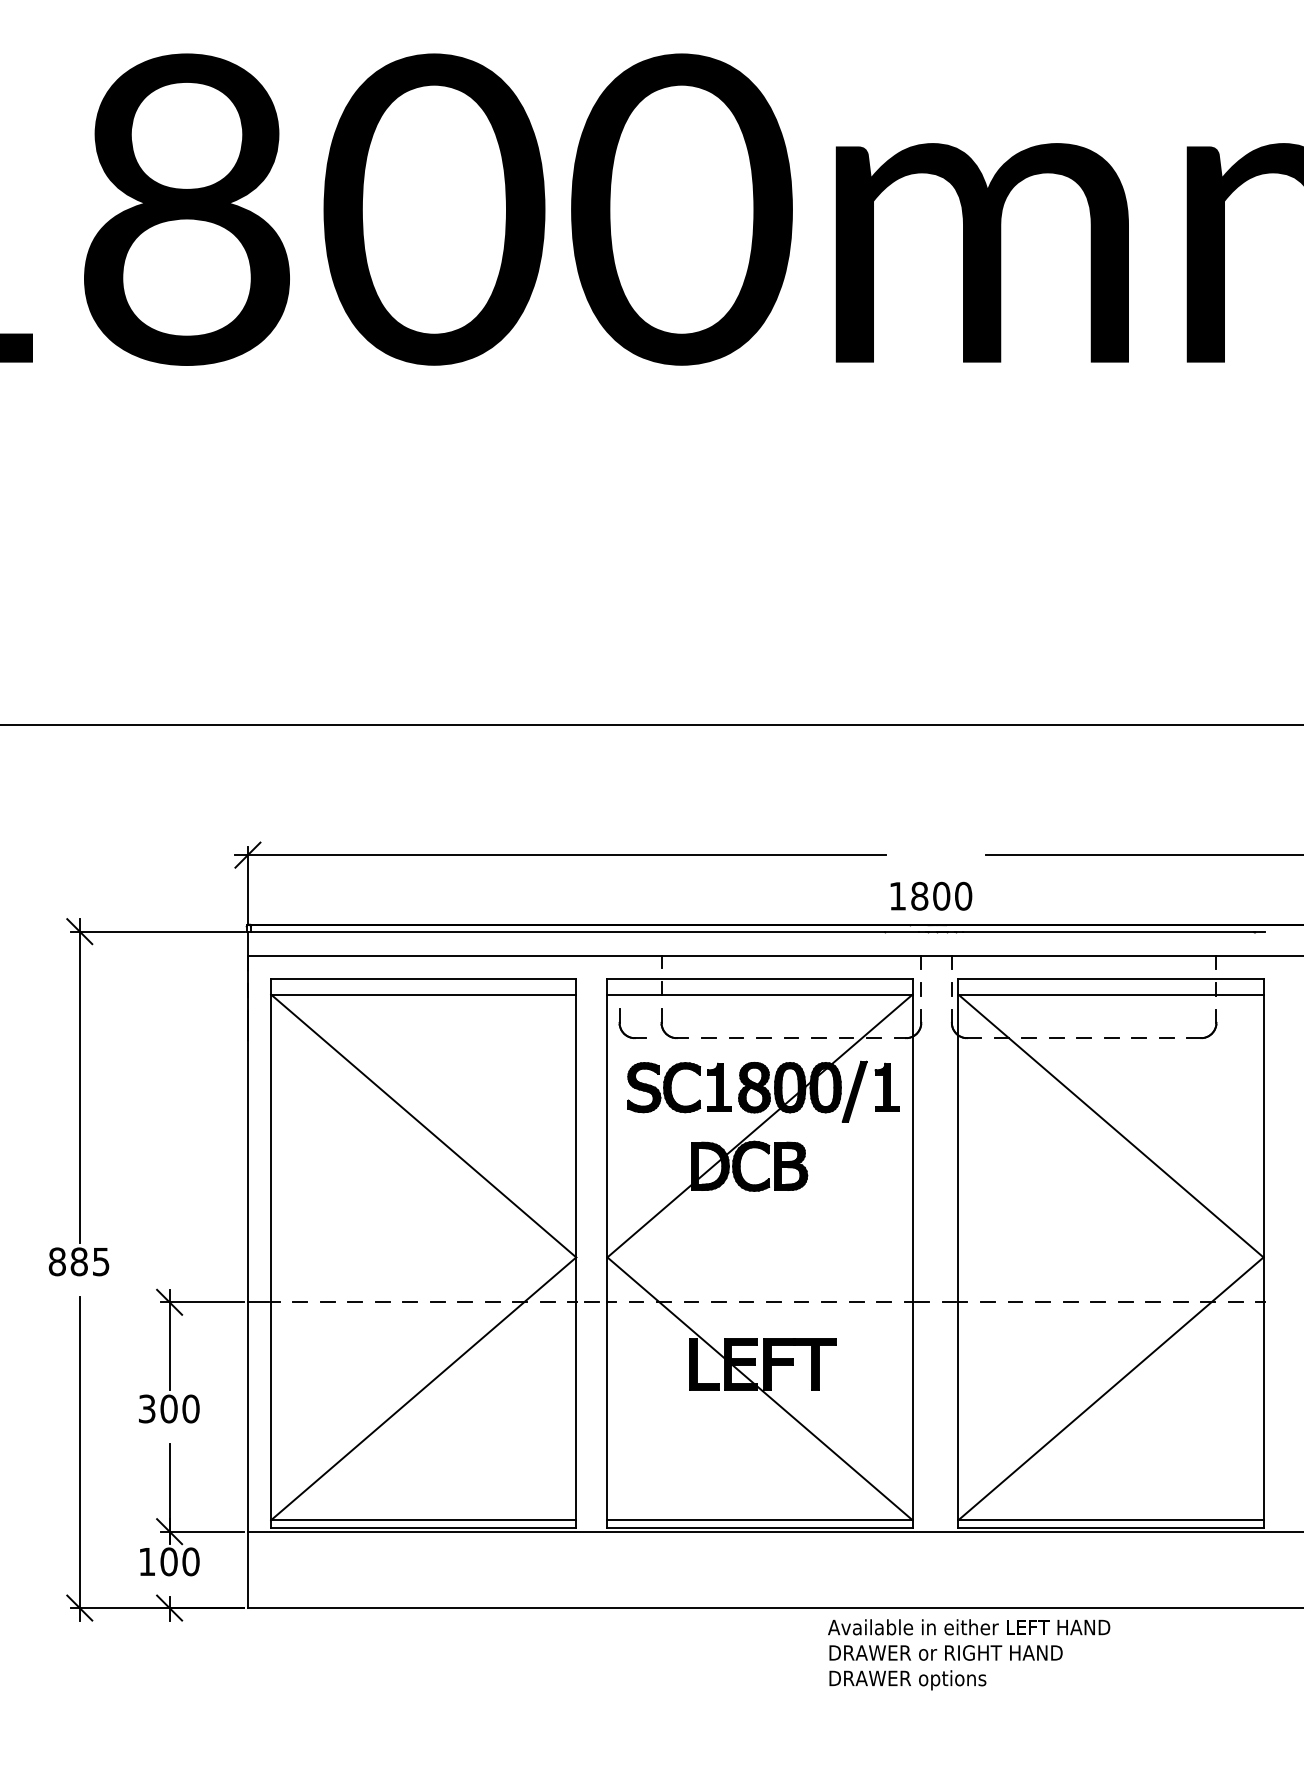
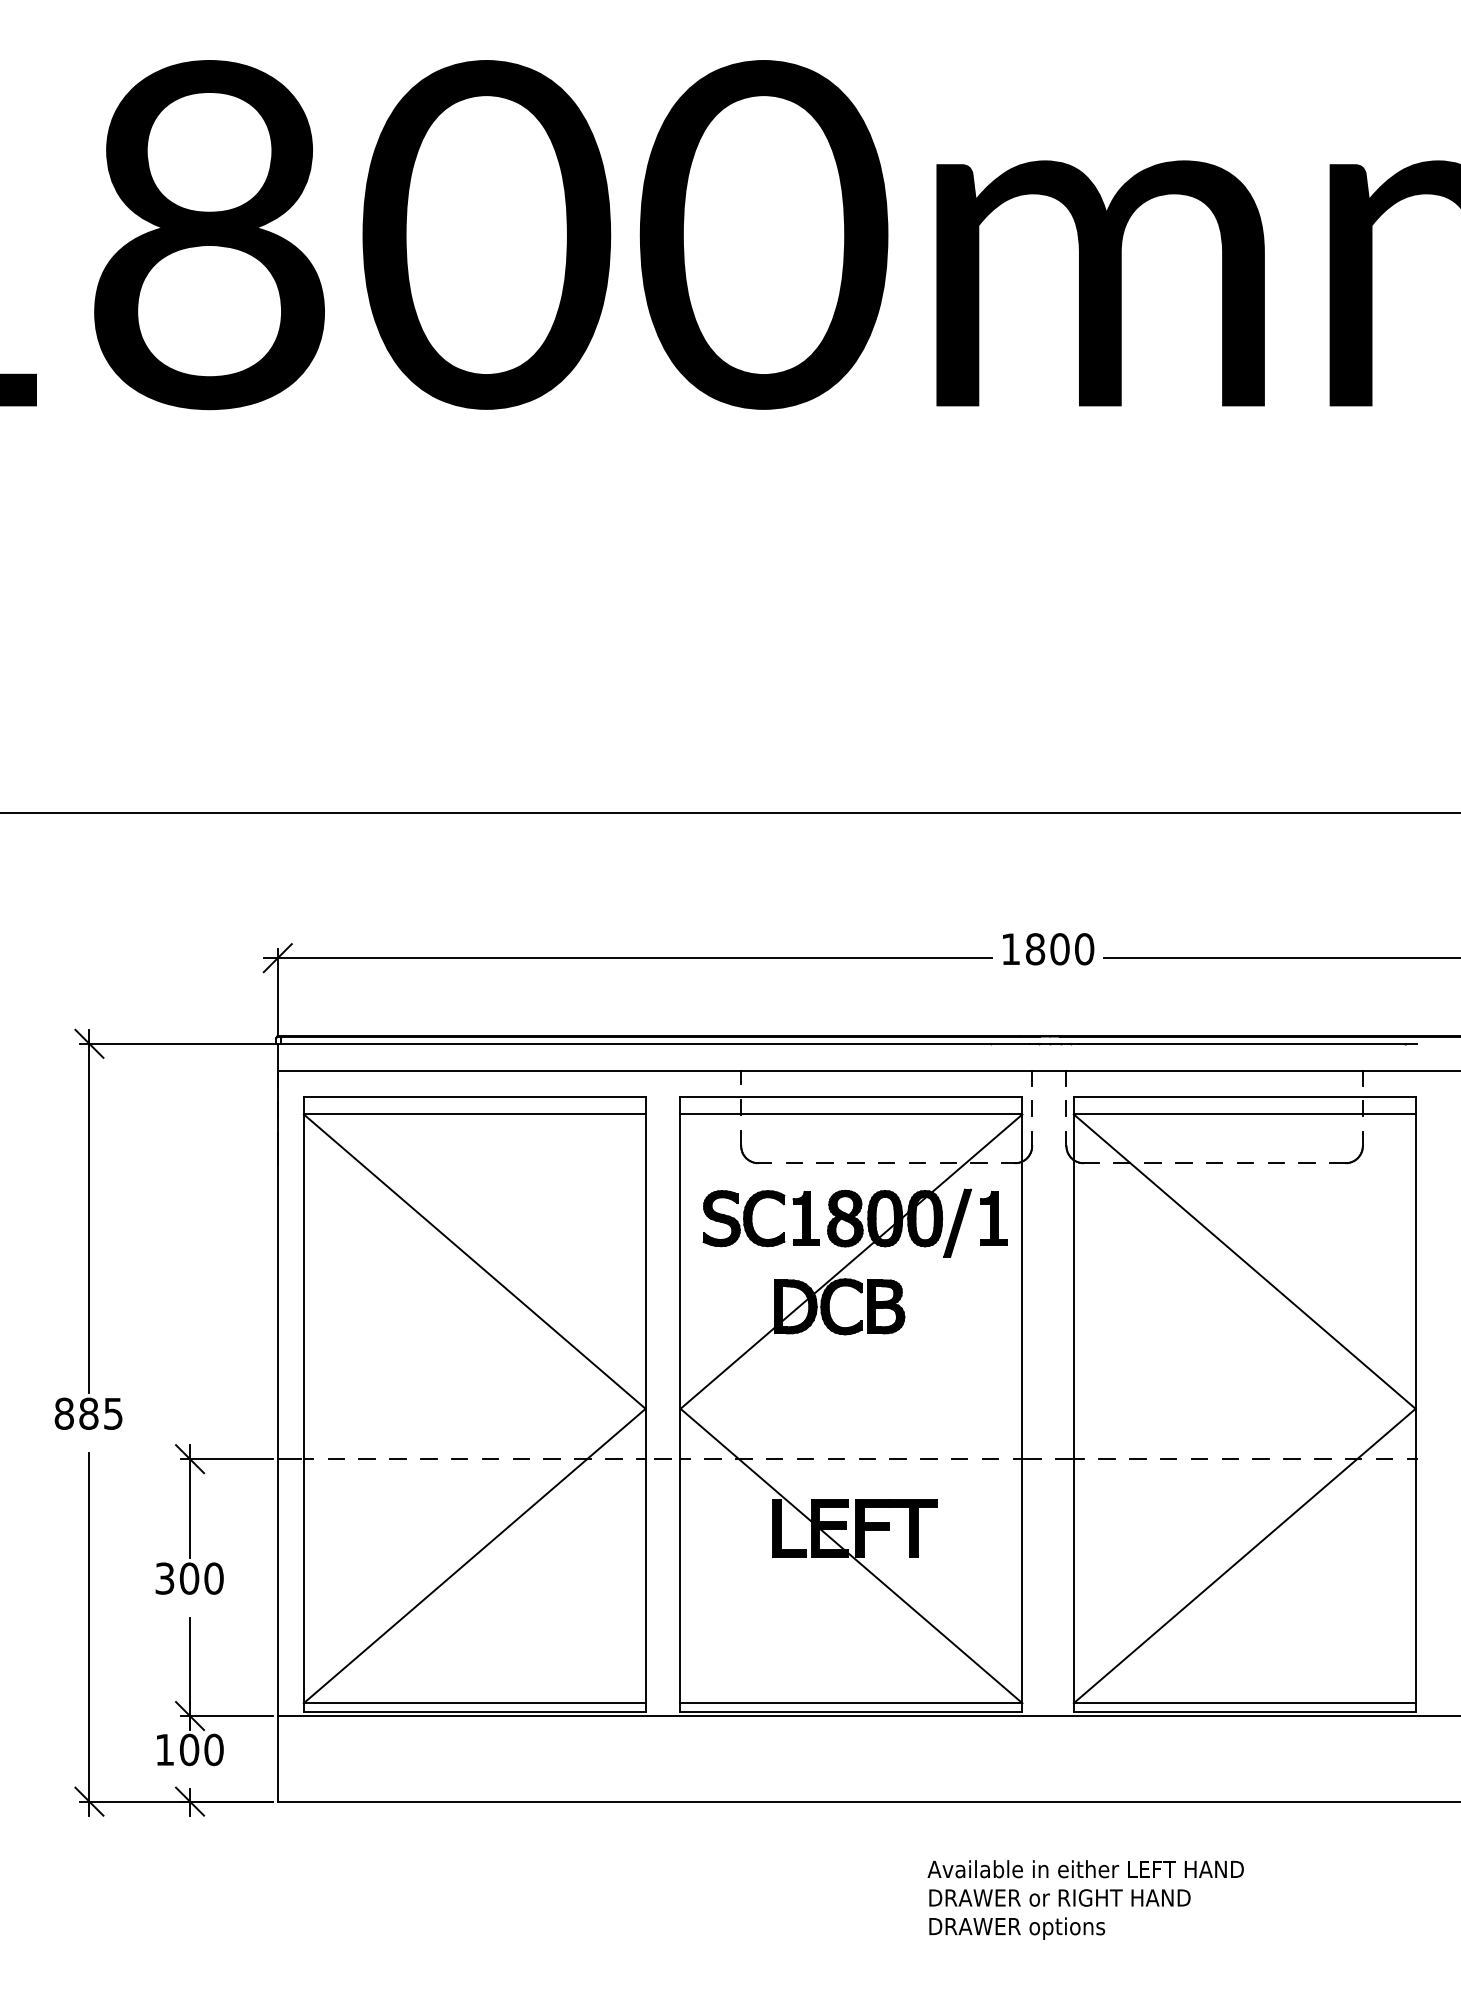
text: (931, 896) -> (1048, 949), moved
part: (621, 1027) -> (696, 1151), removed
text: (968, 1654) -> (1085, 1899), moved

